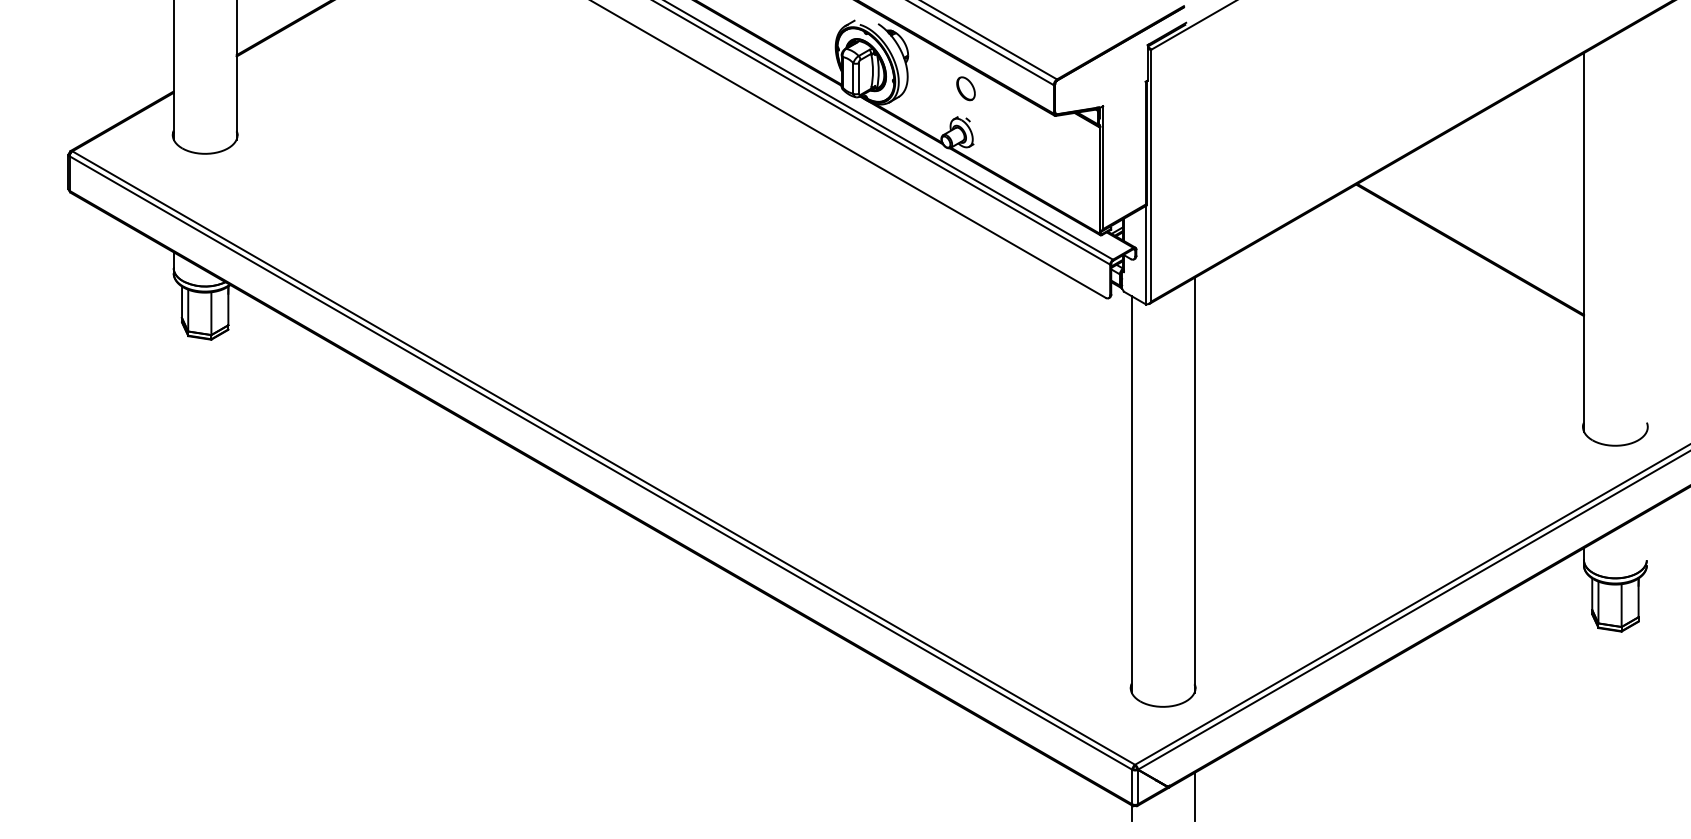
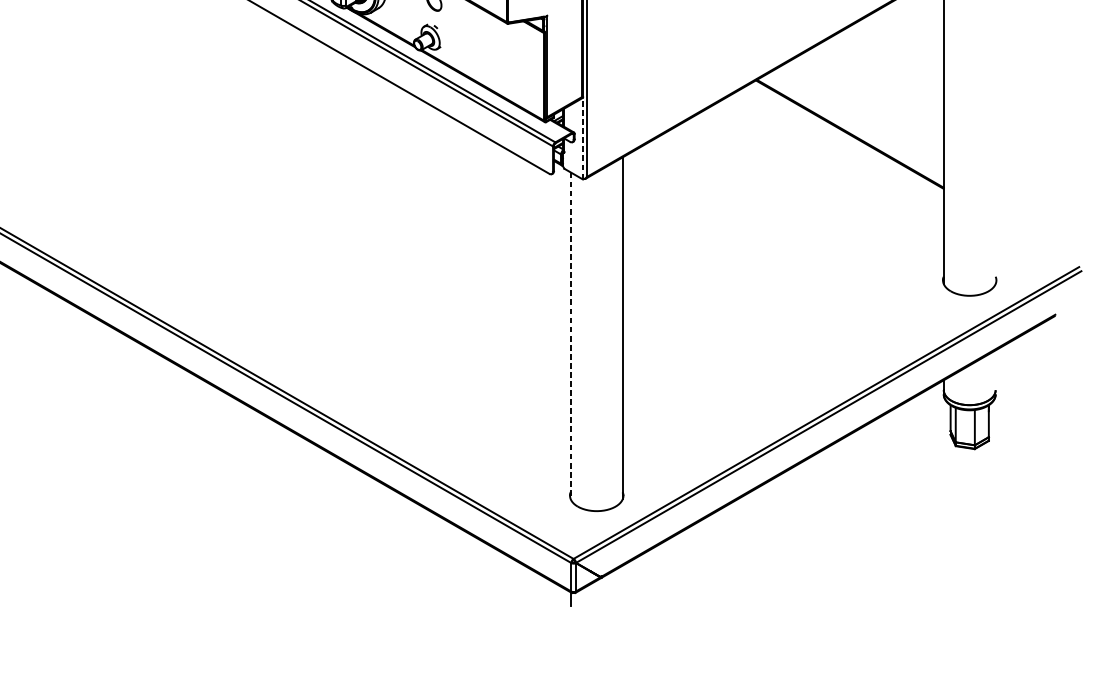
line: (1146, 254) -> (583, 138), solid -> dashed
line: (1131, 494) -> (570, 336), solid -> dashed
line: (1194, 796) -> (622, 585), removed

